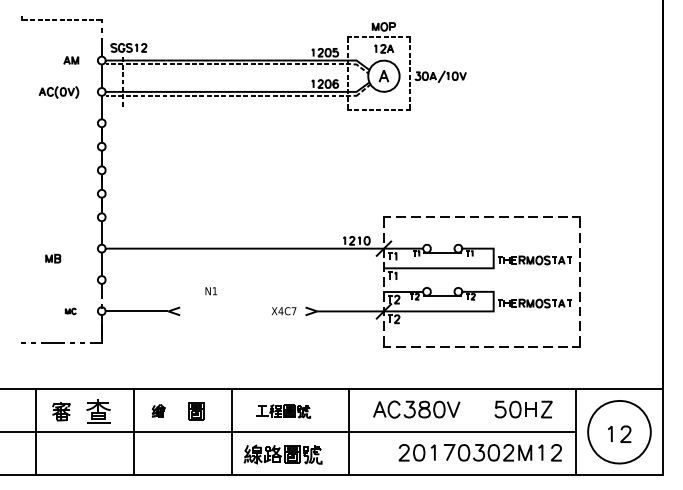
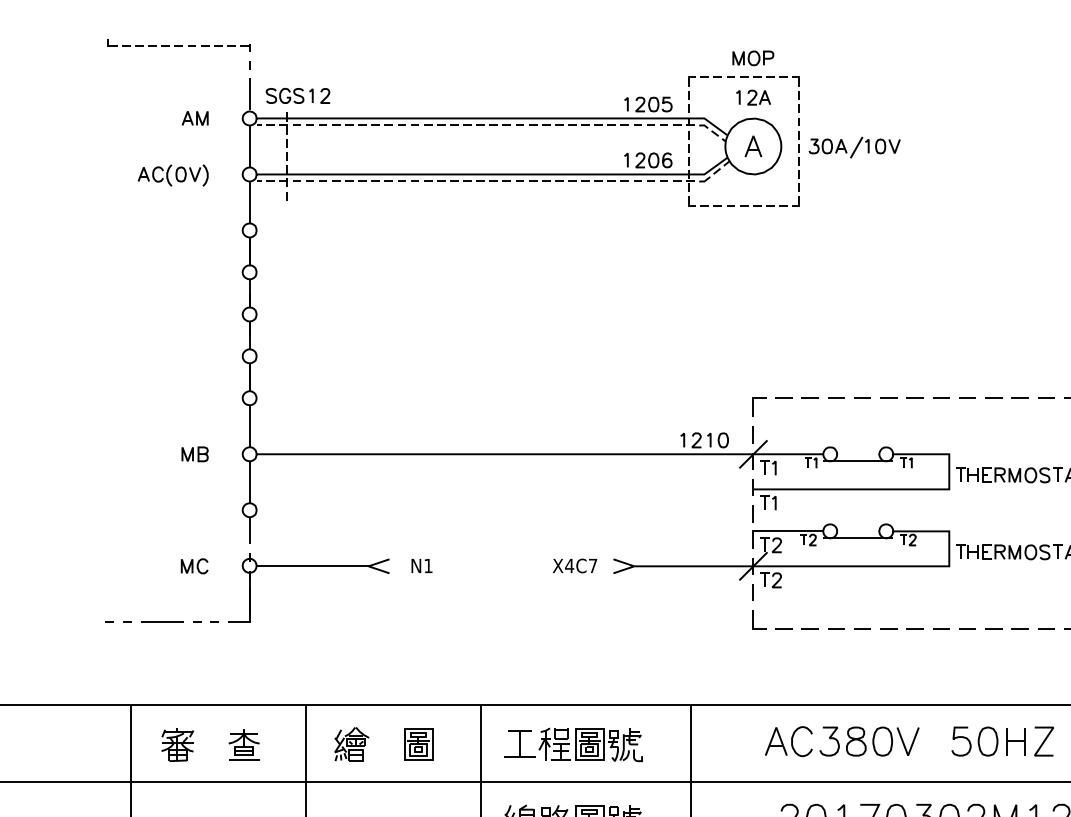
part: (53, 258) -> (195, 454), moved
text: (211, 291) -> (422, 566), moved
part: (70, 311) -> (193, 566), size x1.43
part: (416, 409) -> (841, 741), moved
part: (158, 410) -> (350, 743), size x1.43
part: (98, 411) -> (243, 744), size x0.71
part: (283, 411) -> (574, 744), size x1.43

